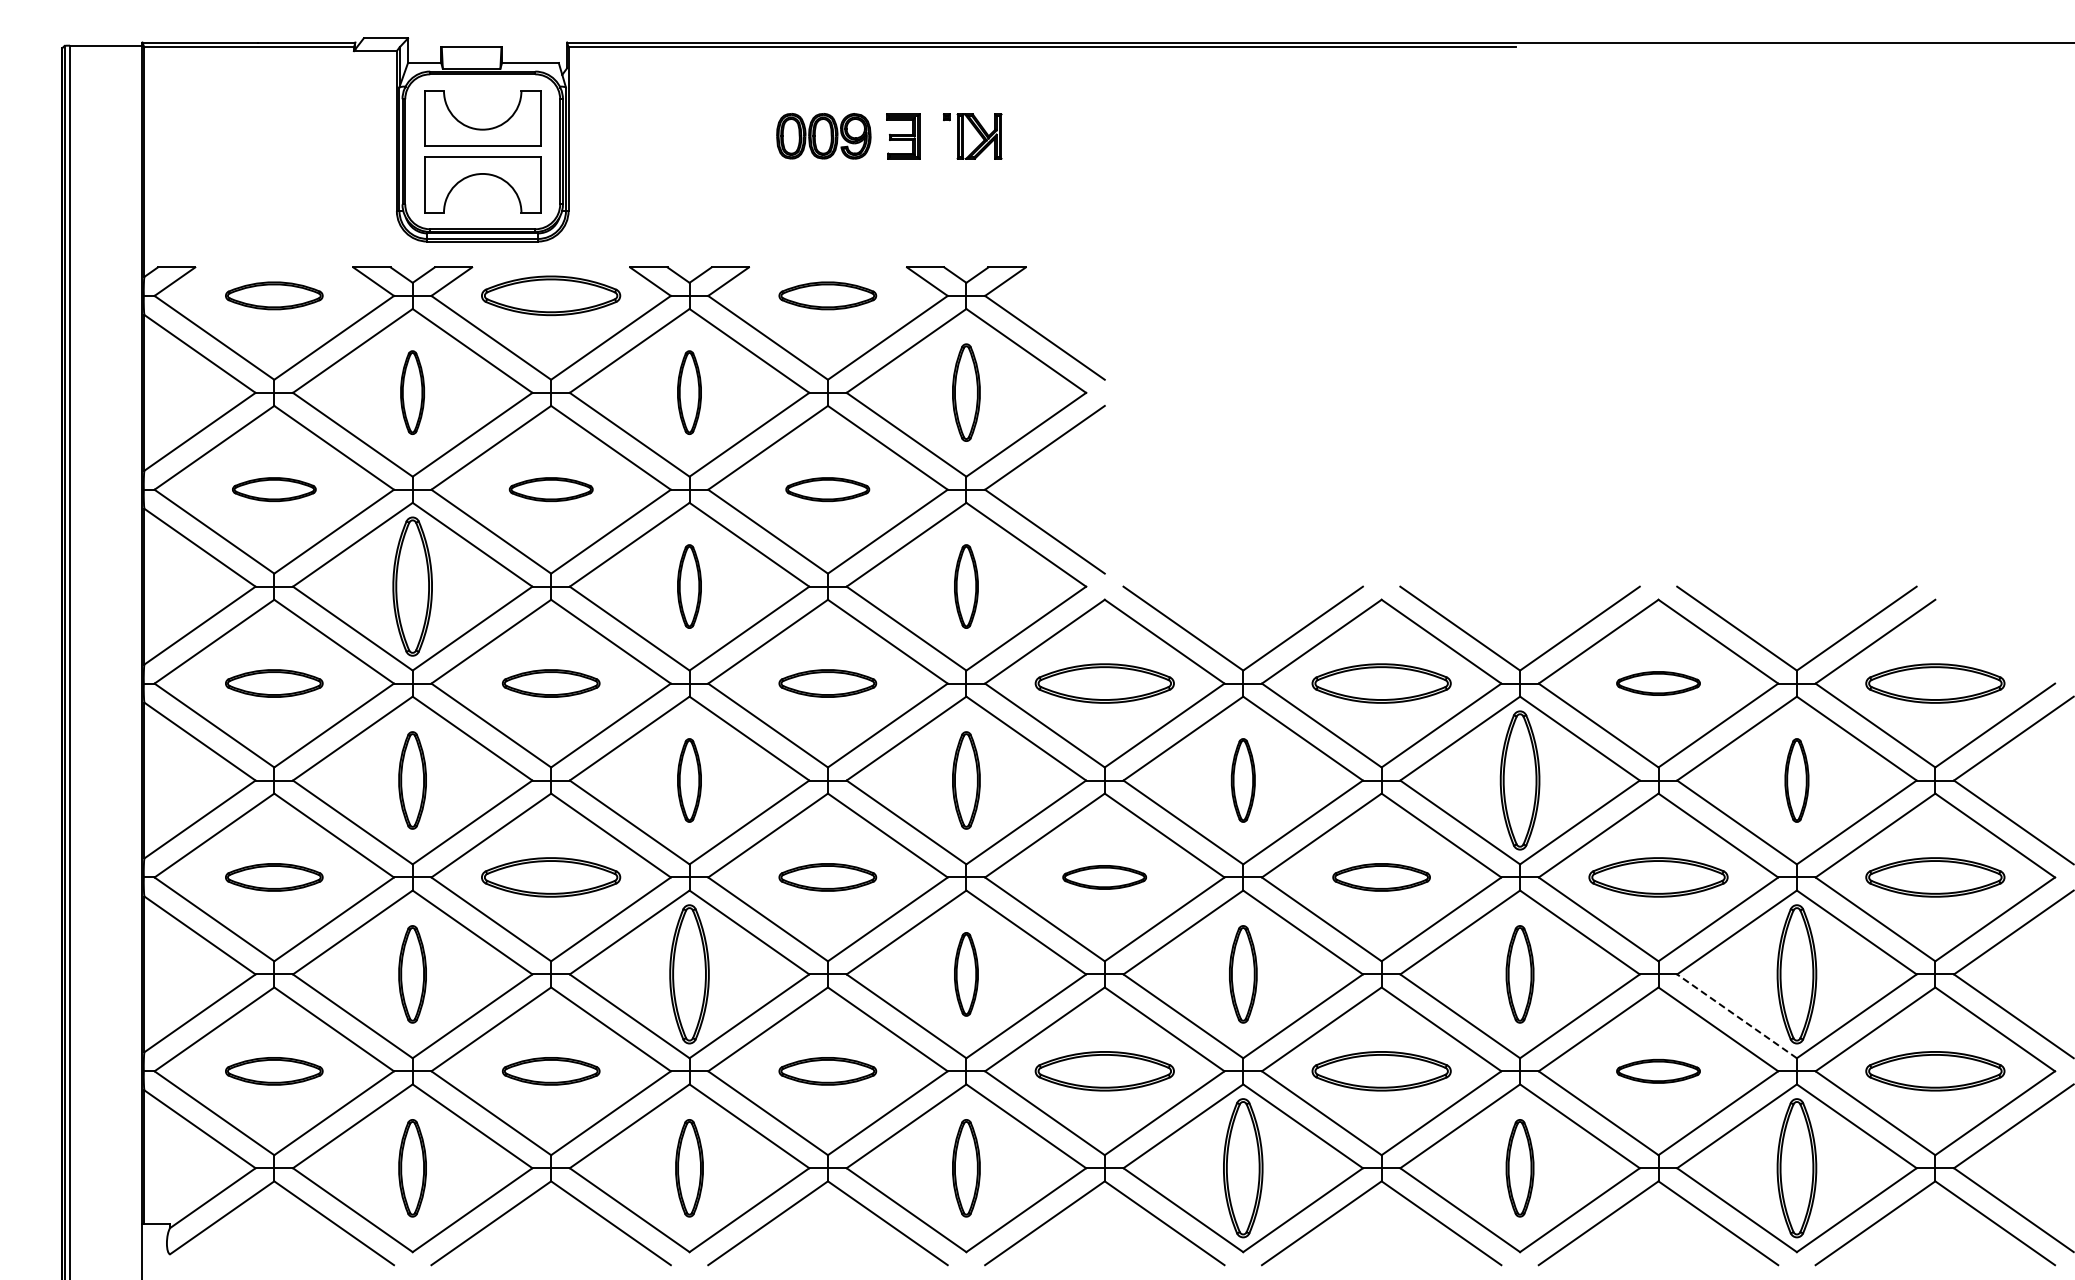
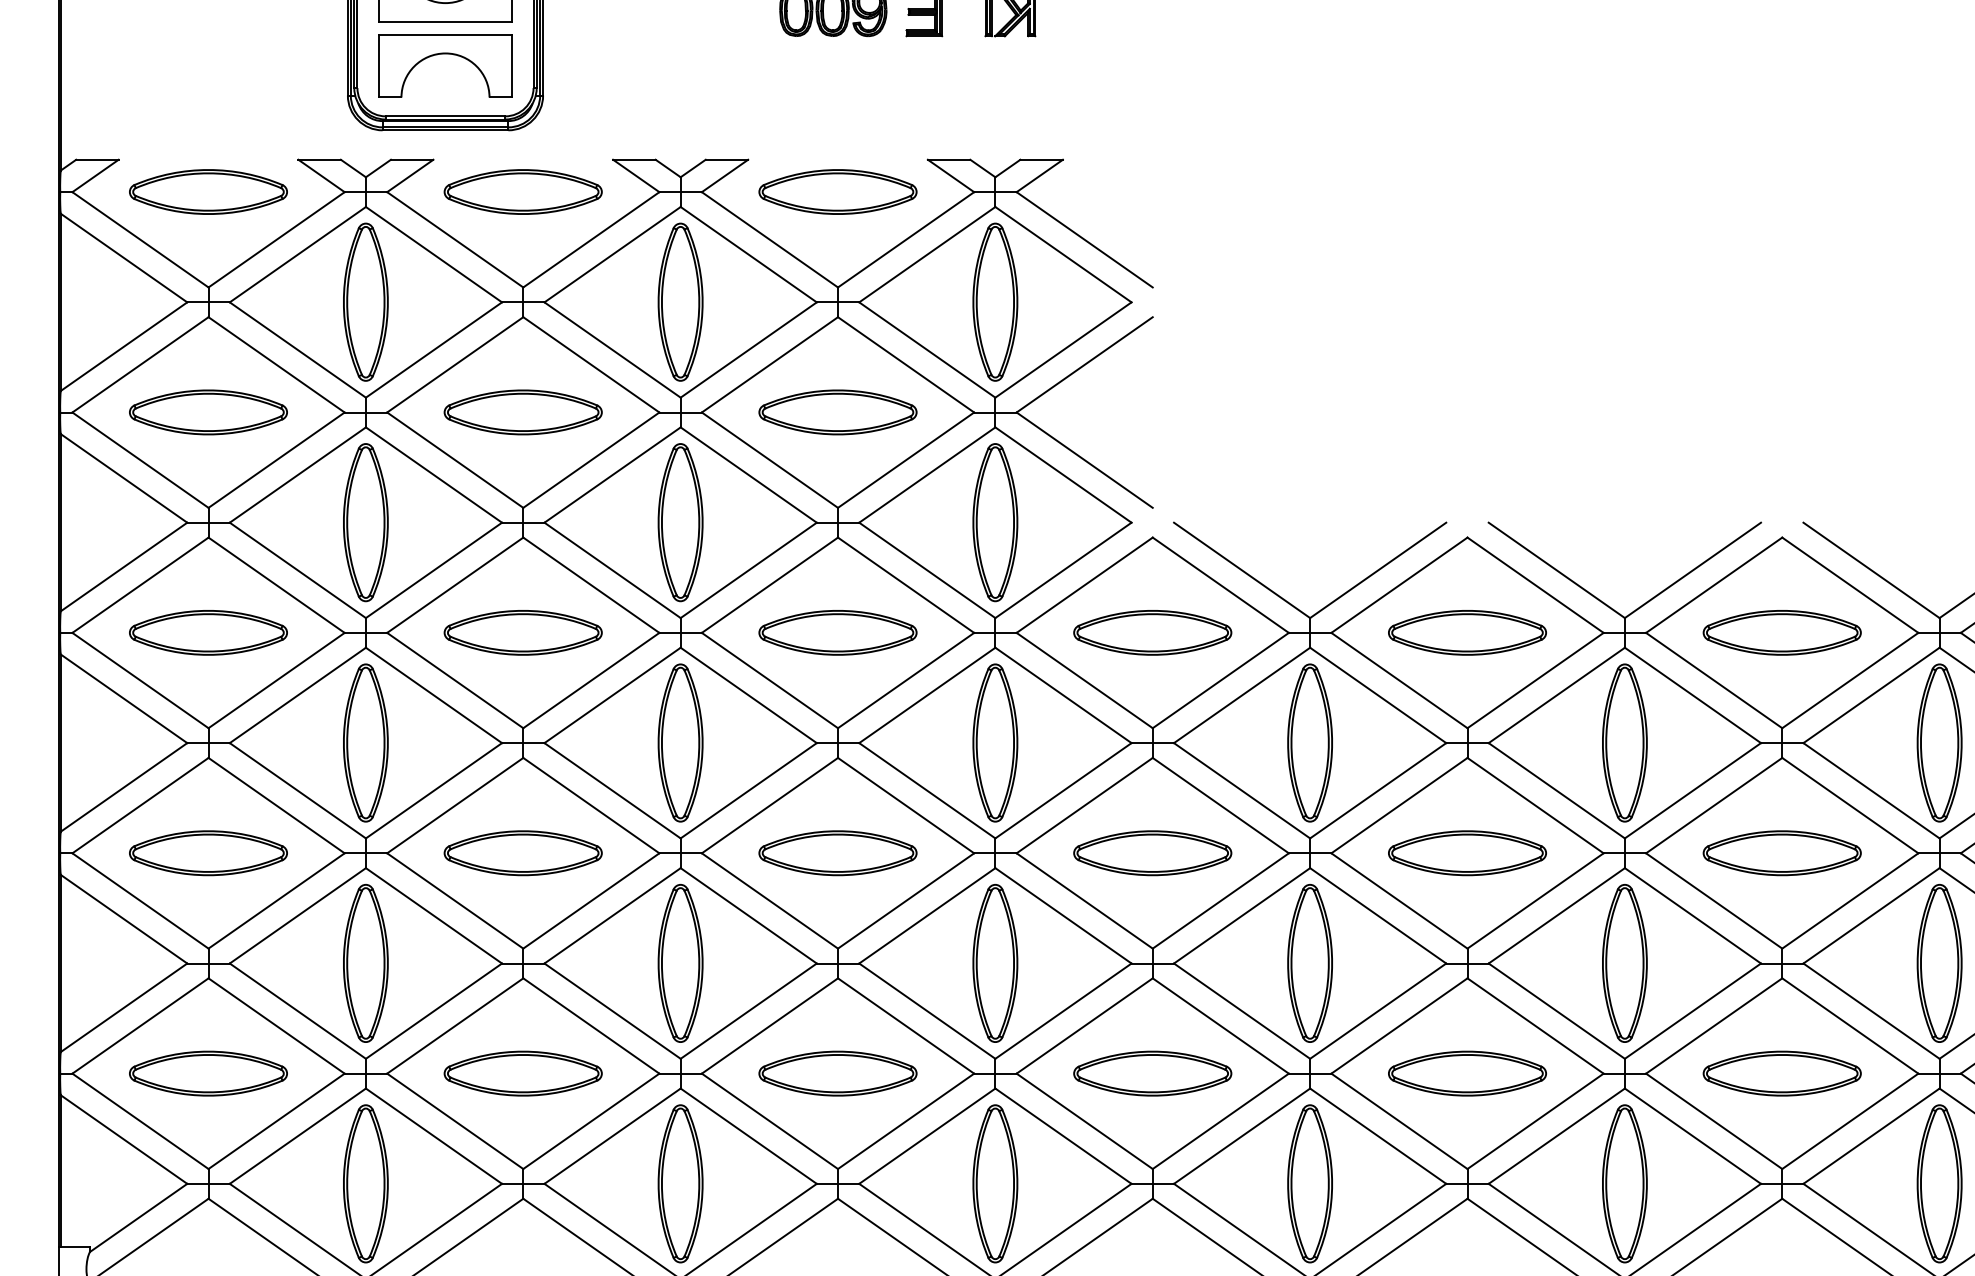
part: (274, 295) -> (208, 191), size x1.43
part: (827, 295) -> (837, 191), size x1.43
part: (412, 392) -> (365, 301), size x1.67
part: (689, 392) -> (680, 301), size x1.67
part: (966, 392) -> (995, 301), size x1.43
part: (274, 489) -> (208, 412), size x1.67
part: (551, 489) -> (523, 412), size x1.67
part: (827, 489) -> (837, 412), size x1.67
part: (689, 586) -> (680, 522), size x1.67
part: (966, 586) -> (995, 522), size x1.67
part: (274, 683) -> (208, 632), size x1.43
part: (551, 683) -> (523, 632), size x1.43
part: (827, 683) -> (837, 632), size x1.43
part: (1658, 683) -> (1782, 632), size x1.67
part: (412, 780) -> (365, 743), size x1.43
part: (689, 780) -> (680, 743), size x1.67
part: (966, 780) -> (995, 743), size x1.43
part: (1243, 780) -> (1310, 743), size x1.67
part: (1796, 780) -> (1939, 743), size x1.67
part: (274, 877) -> (208, 853), size x1.43
part: (827, 877) -> (837, 853), size x1.43
part: (1104, 877) -> (1152, 853), size x1.67
part: (1381, 877) -> (1467, 853), size x1.43
part: (412, 974) -> (365, 963), size x1.43
part: (966, 974) -> (995, 963), size x1.67
part: (1243, 974) -> (1310, 963), size x1.43
part: (1519, 974) -> (1624, 963), size x1.43
line: (1736, 1016) -> (1870, 1011), dashed -> solid
part: (274, 1071) -> (208, 1073), size x1.43
part: (551, 1071) -> (523, 1073), size x1.43
part: (827, 1071) -> (837, 1073), size x1.43
part: (1658, 1071) -> (1782, 1073), size x1.67
part: (412, 1168) -> (365, 1184), size x1.43
part: (689, 1168) -> (680, 1184), size x1.43
part: (966, 1168) -> (995, 1184), size x1.43
part: (1519, 1168) -> (1624, 1184), size x1.43

